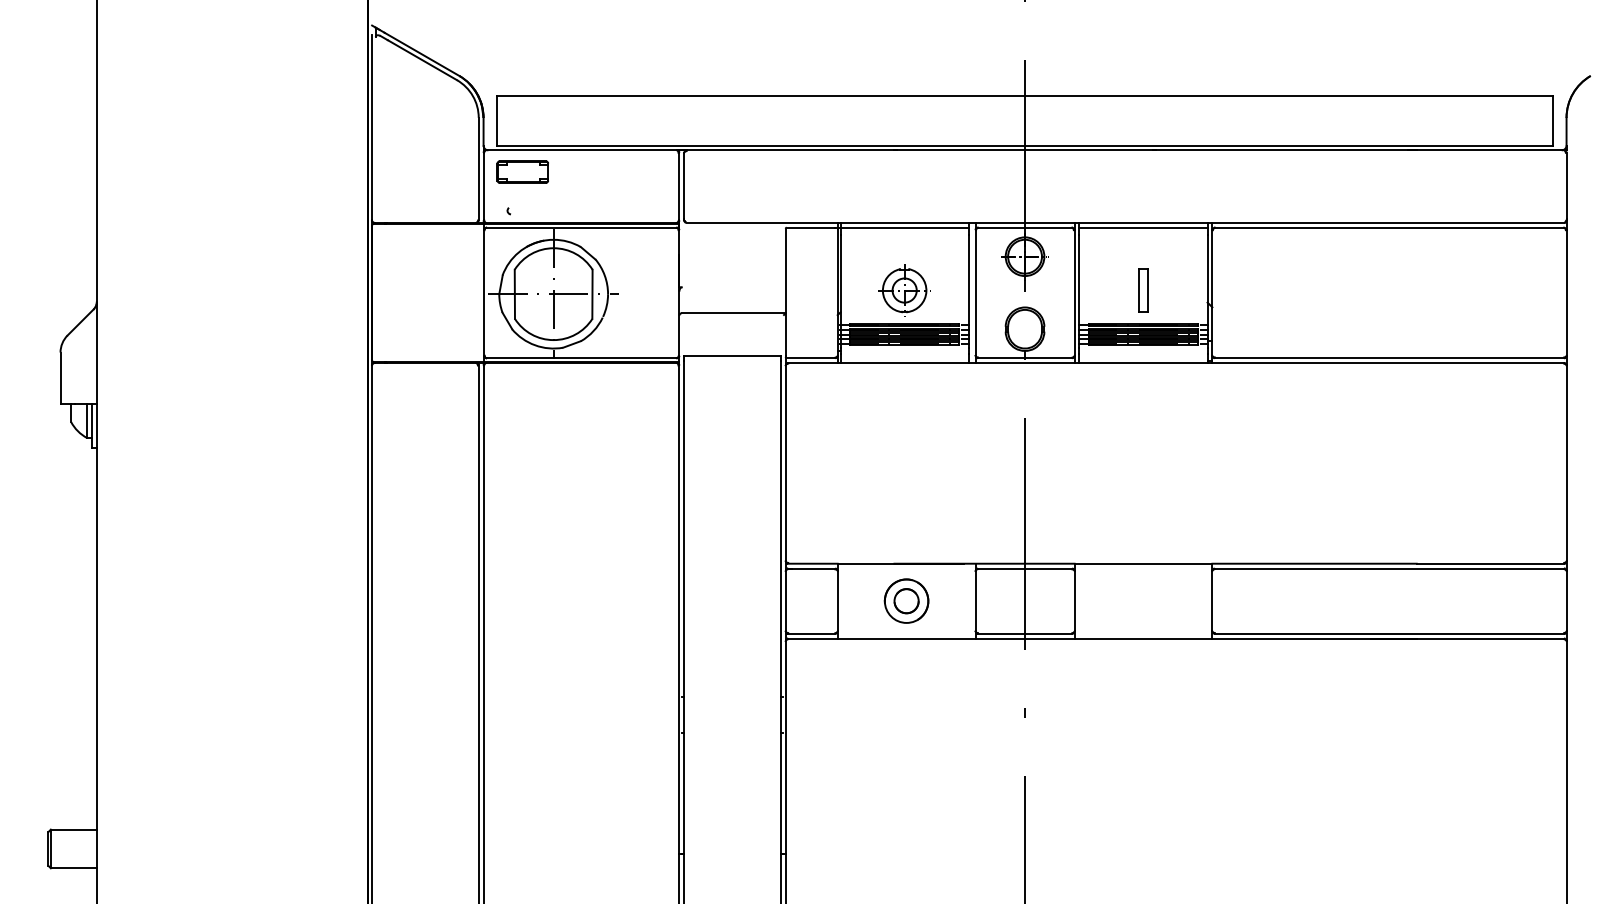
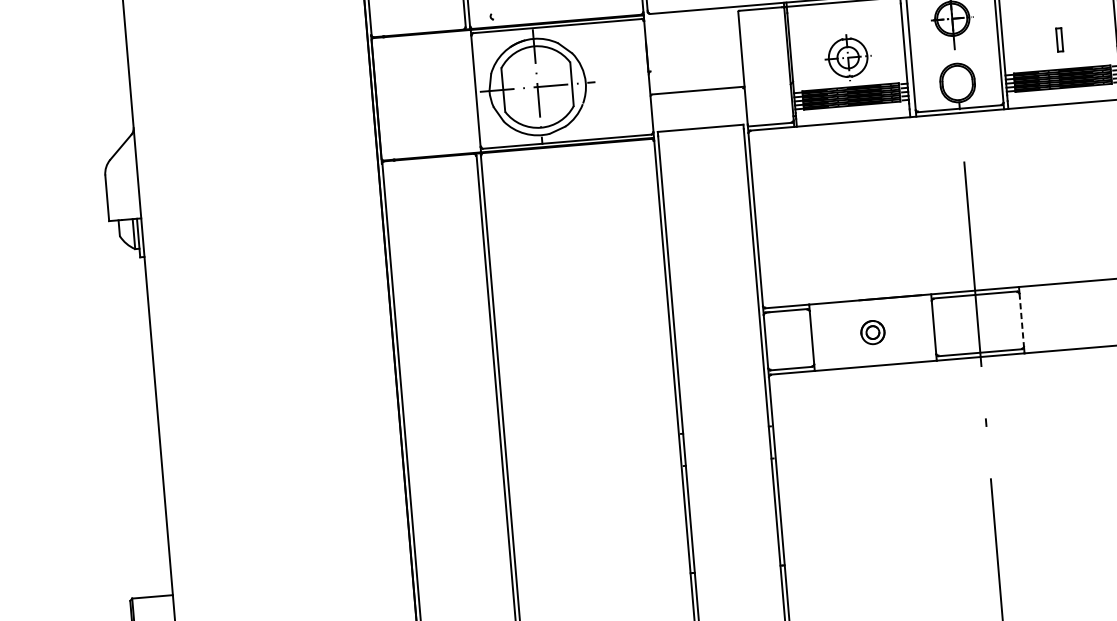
part: (1143, 290) -> (1059, 39), size x0.6
part: (906, 600) -> (872, 332), size x0.6
line: (1074, 601) -> (1021, 320), solid -> dashed

